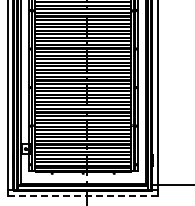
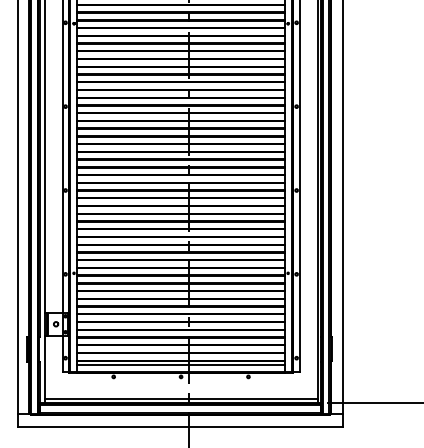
line: (82, 196) -> (179, 427), dashed -> solid

